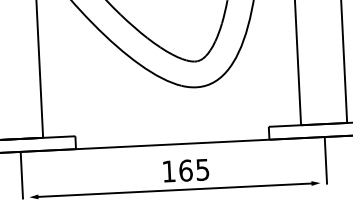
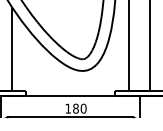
text: (193, 169) -> (79, 108), 165 -> 180

